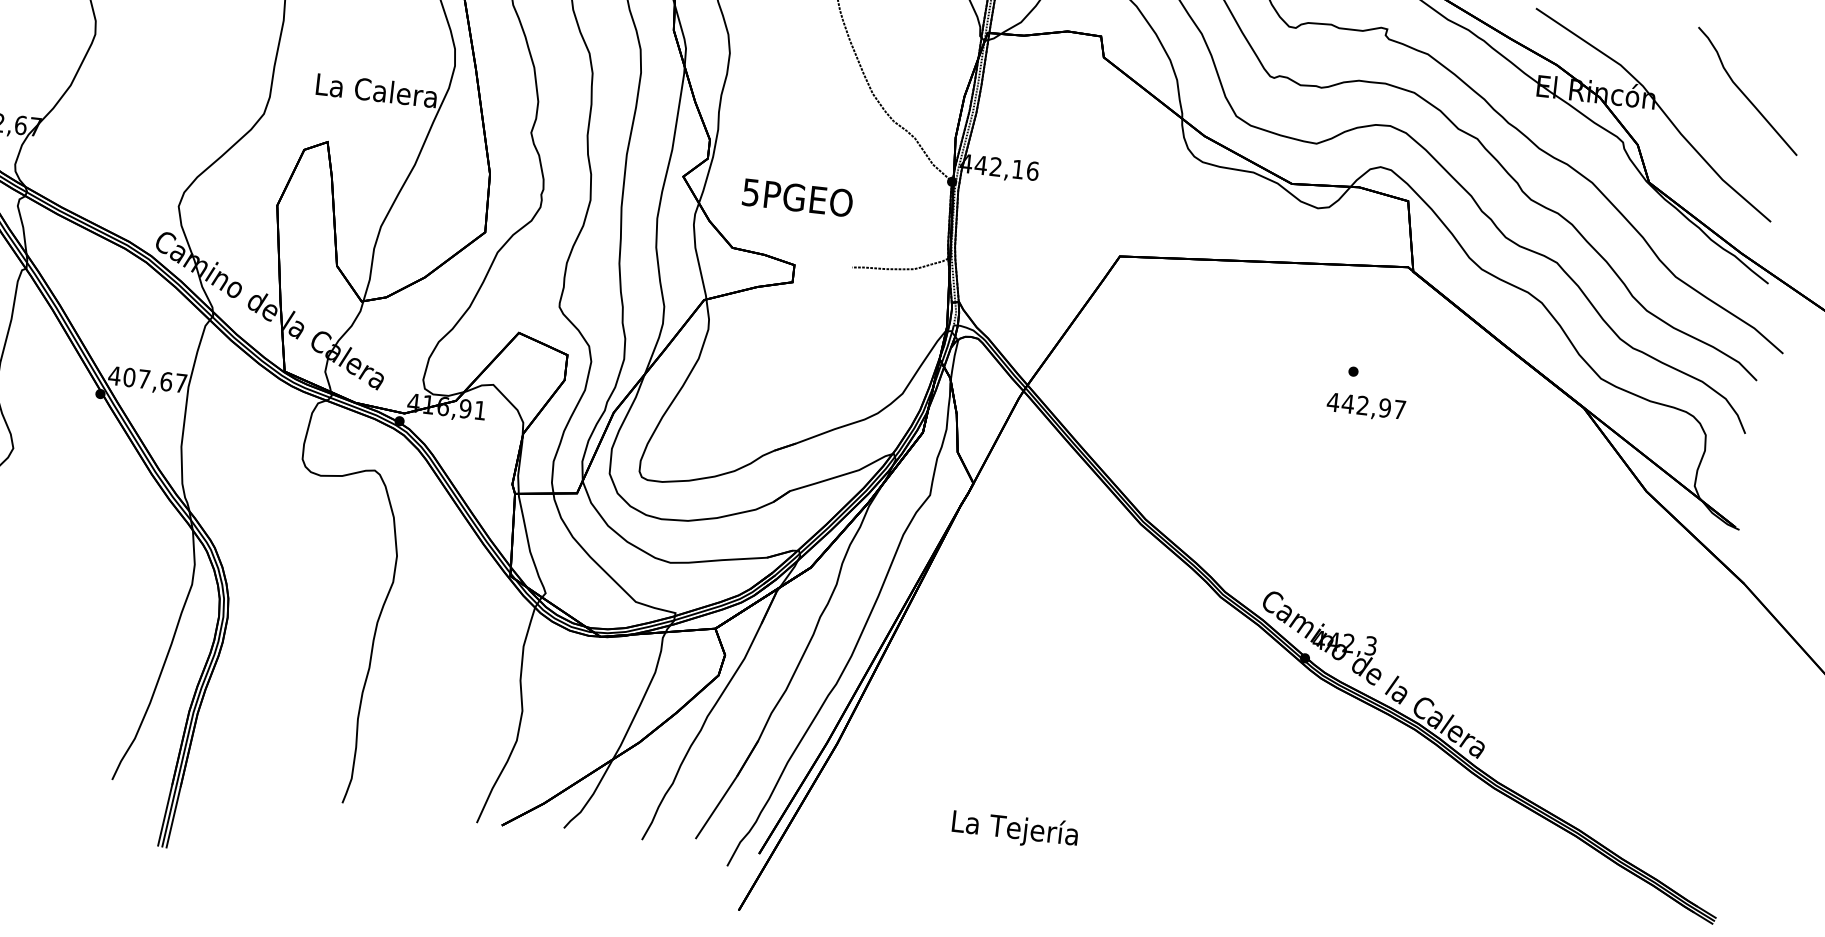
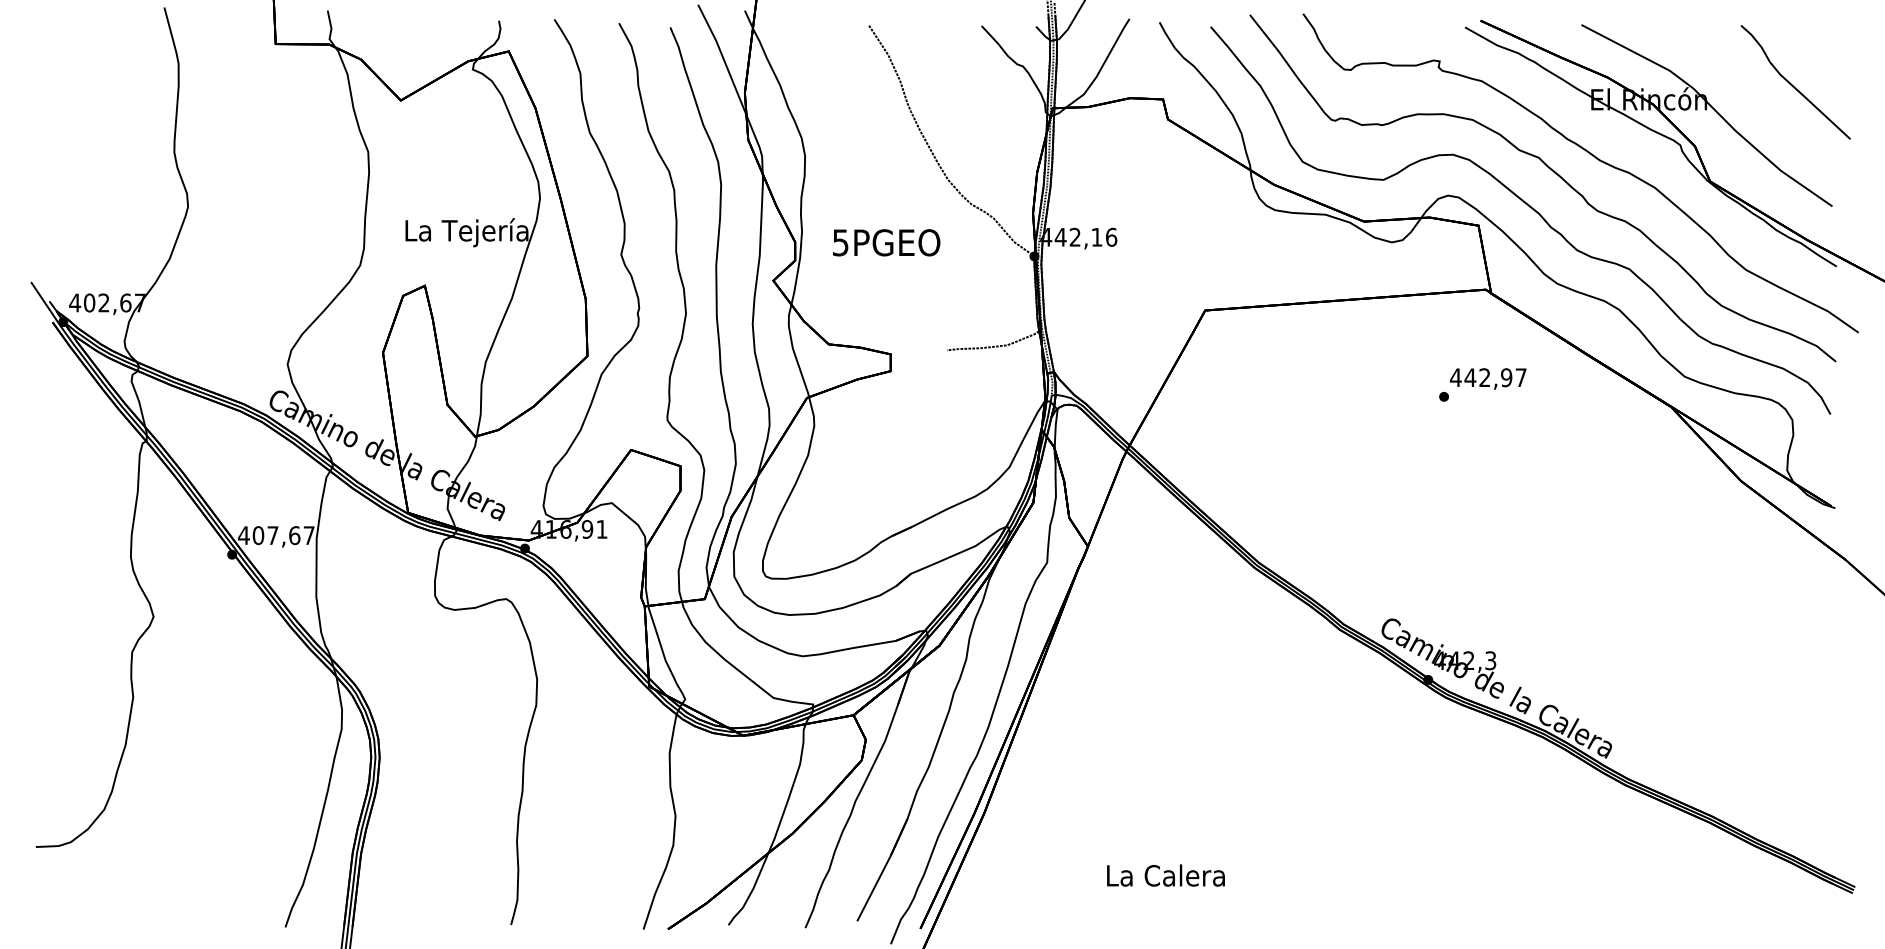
text: (376, 92) -> (466, 232), La Calera -> La Tejería
text: (797, 197) -> (886, 242), moved
text: (1365, 406) -> (1487, 378), moved
text: (1014, 829) -> (1165, 877), La Tejería -> La Calera

